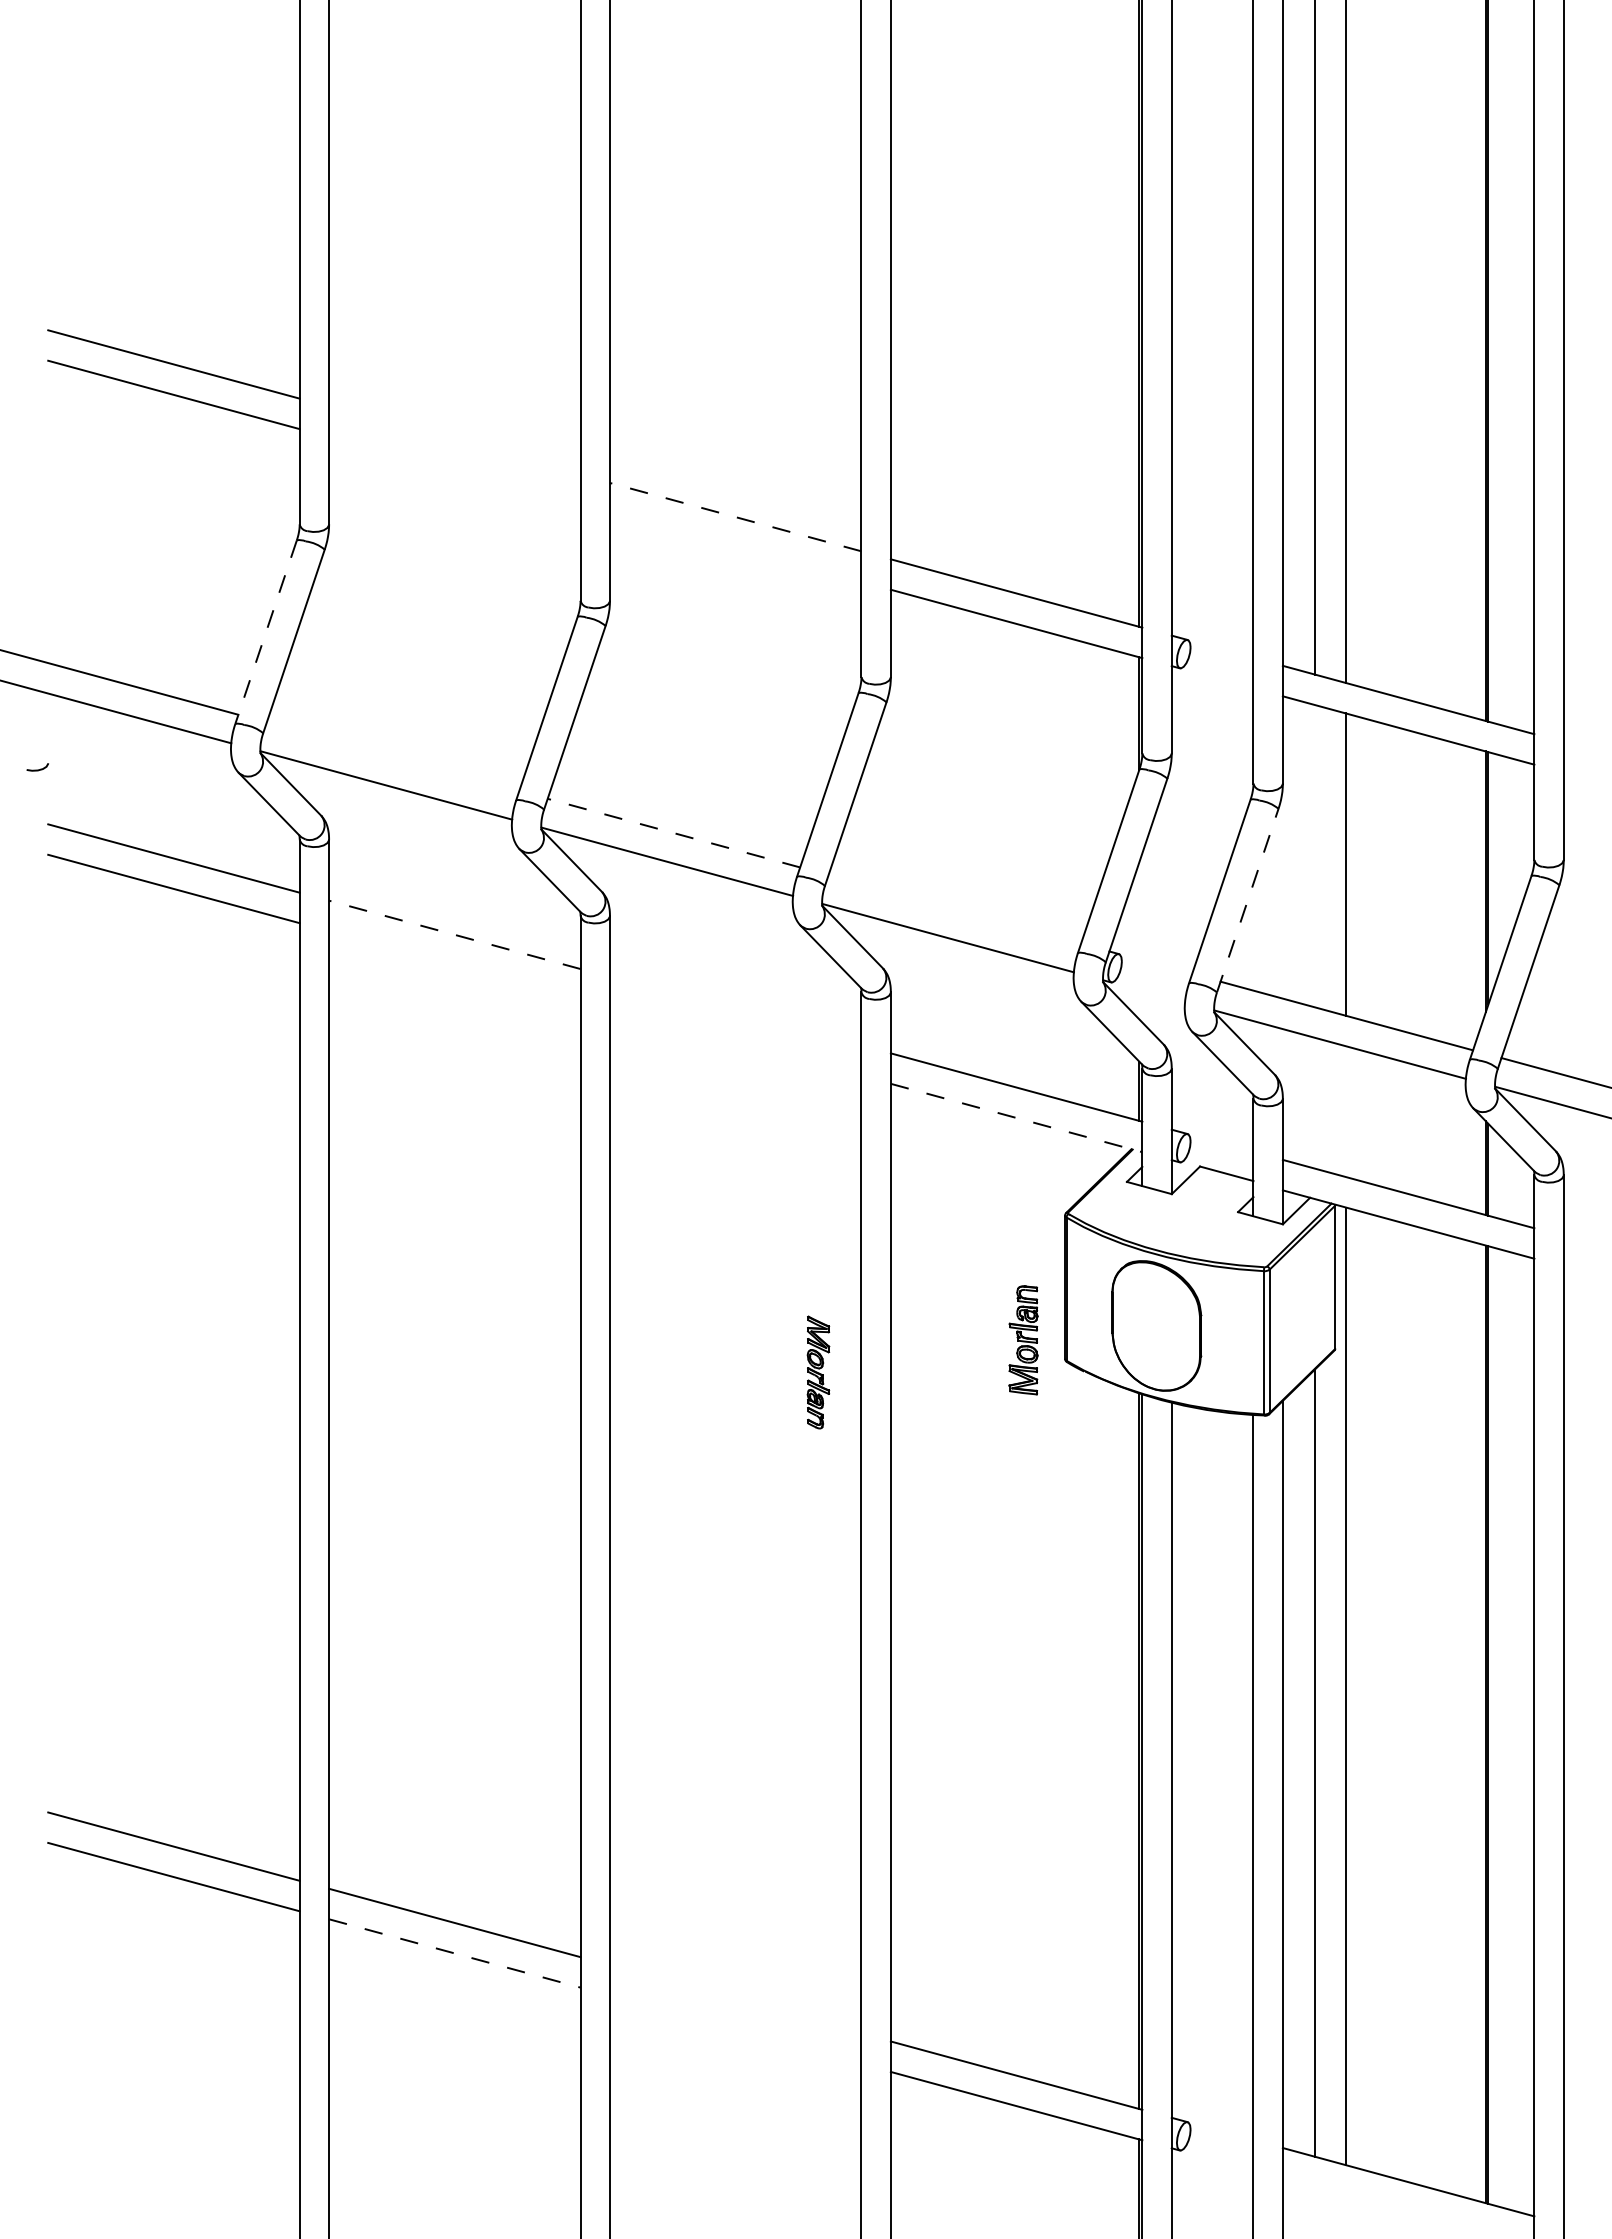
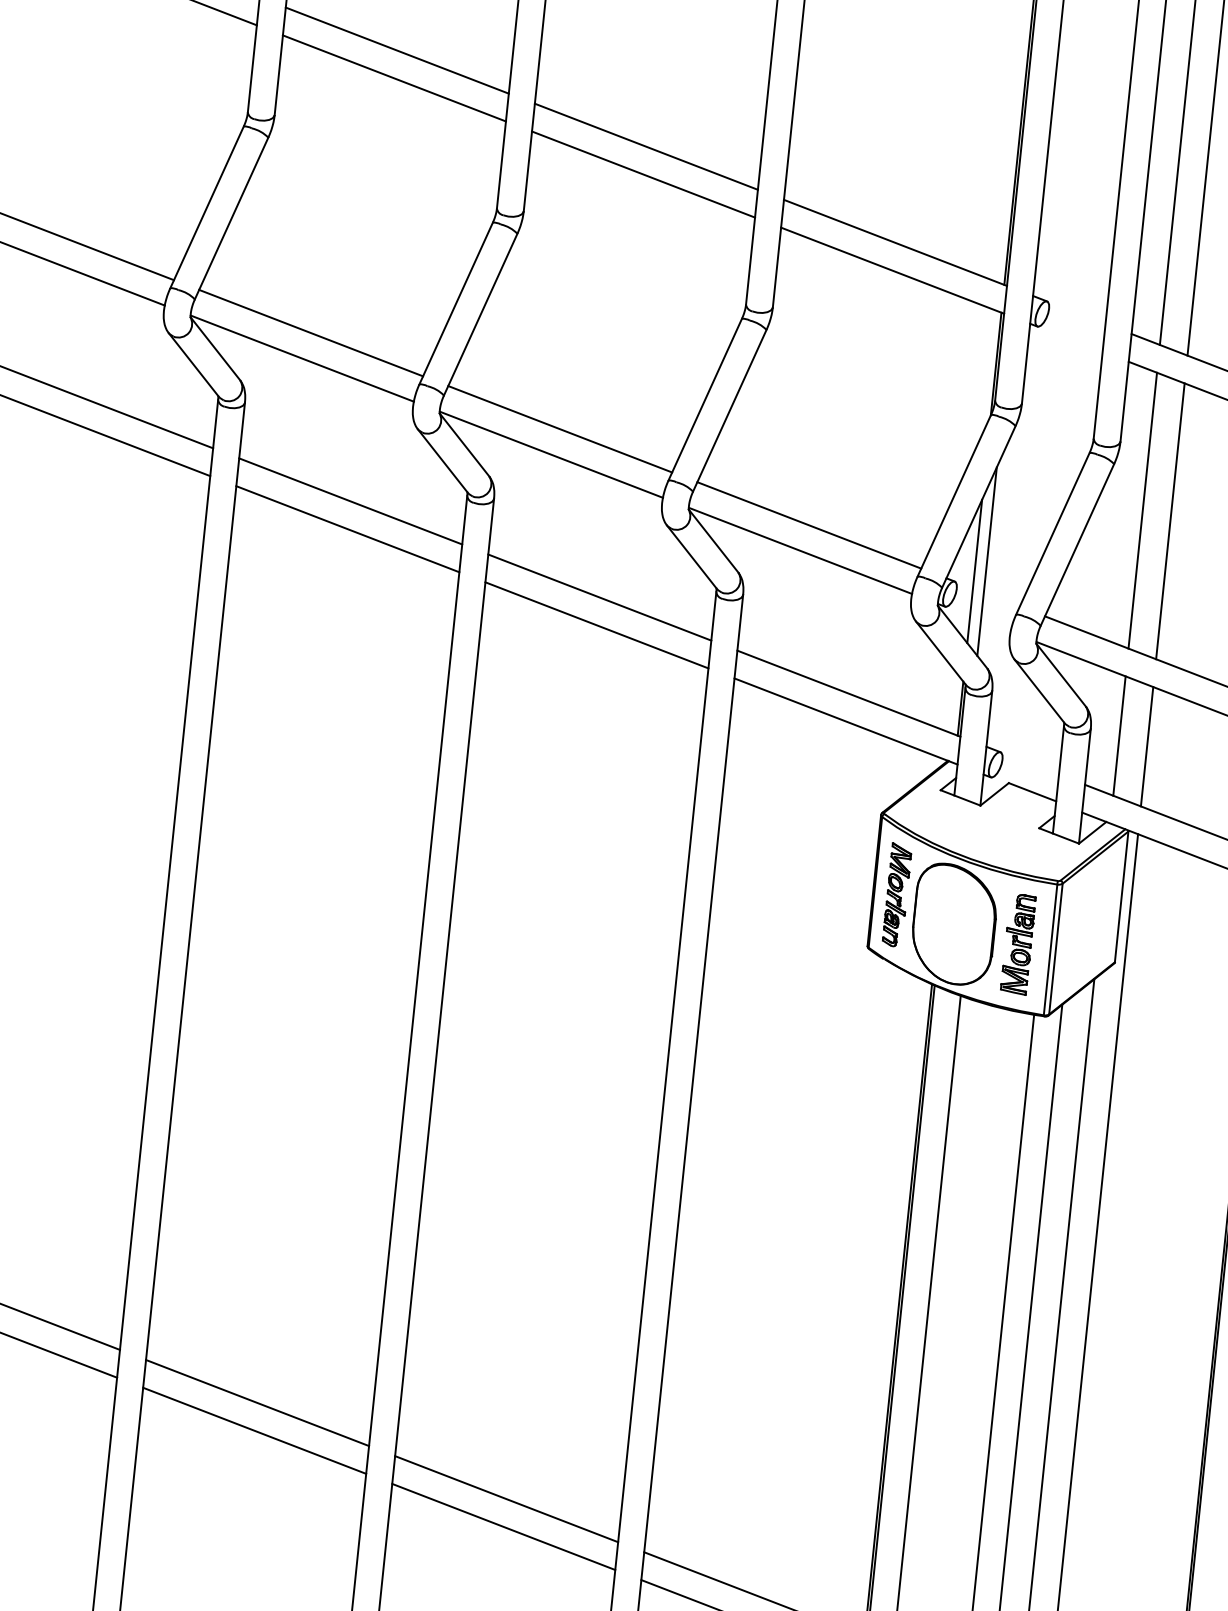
line: (454, 440) -> (397, 50), added
line: (454, 471) -> (394, 78), added
line: (735, 517) -> (646, 147), dashed -> solid
line: (735, 547) -> (643, 174), added
line: (266, 632) -> (207, 207), dashed -> solid
line: (392, 756) -> (310, 332), added
line: (673, 833) -> (559, 429), dashed -> solid
line: (1314, 855) -> (1142, 510), added
line: (1247, 900) -> (1077, 544), dashed -> solid
line: (954, 909) -> (809, 525), added
line: (1151, 928) -> (986, 561), added
line: (454, 934) -> (350, 501), dashed -> solid
line: (1139, 940) -> (974, 571), added
line: (454, 965) -> (347, 529), added
line: (735, 1011) -> (599, 597), added
line: (735, 1041) -> (596, 625), added
line: (1314, 1102) -> (1119, 735), added
line: (1345, 1111) -> (1146, 746), added
line: (1017, 1118) -> (846, 722), dashed -> solid
part: (1023, 1340) -> (1018, 944), moved
part: (818, 1372) -> (897, 895), moved
line: (455, 1953) -> (255, 1430), dashed -> solid
line: (735, 1999) -> (506, 1499), added
line: (735, 2029) -> (503, 1526), added

